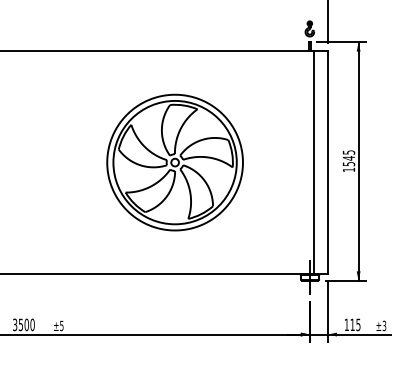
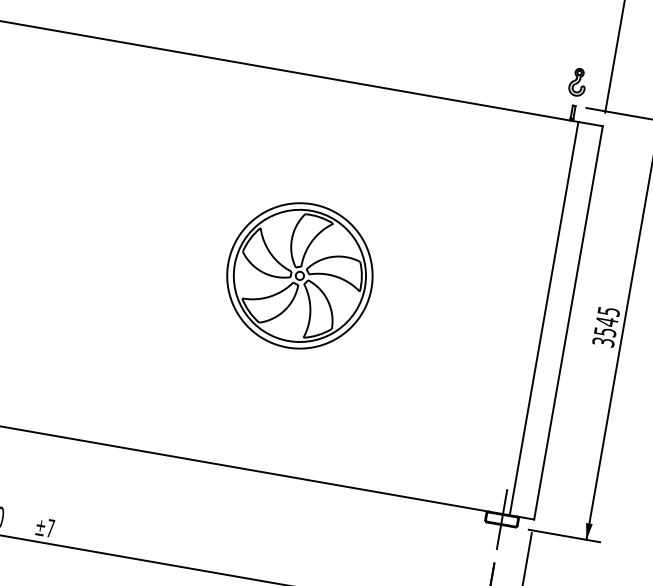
part: (174, 162) -> (298, 275), size x0.6
text: (348, 169) -> (602, 341), 1545 -> 3545
text: (61, 326) -> (49, 529), ±5 -> ±7

